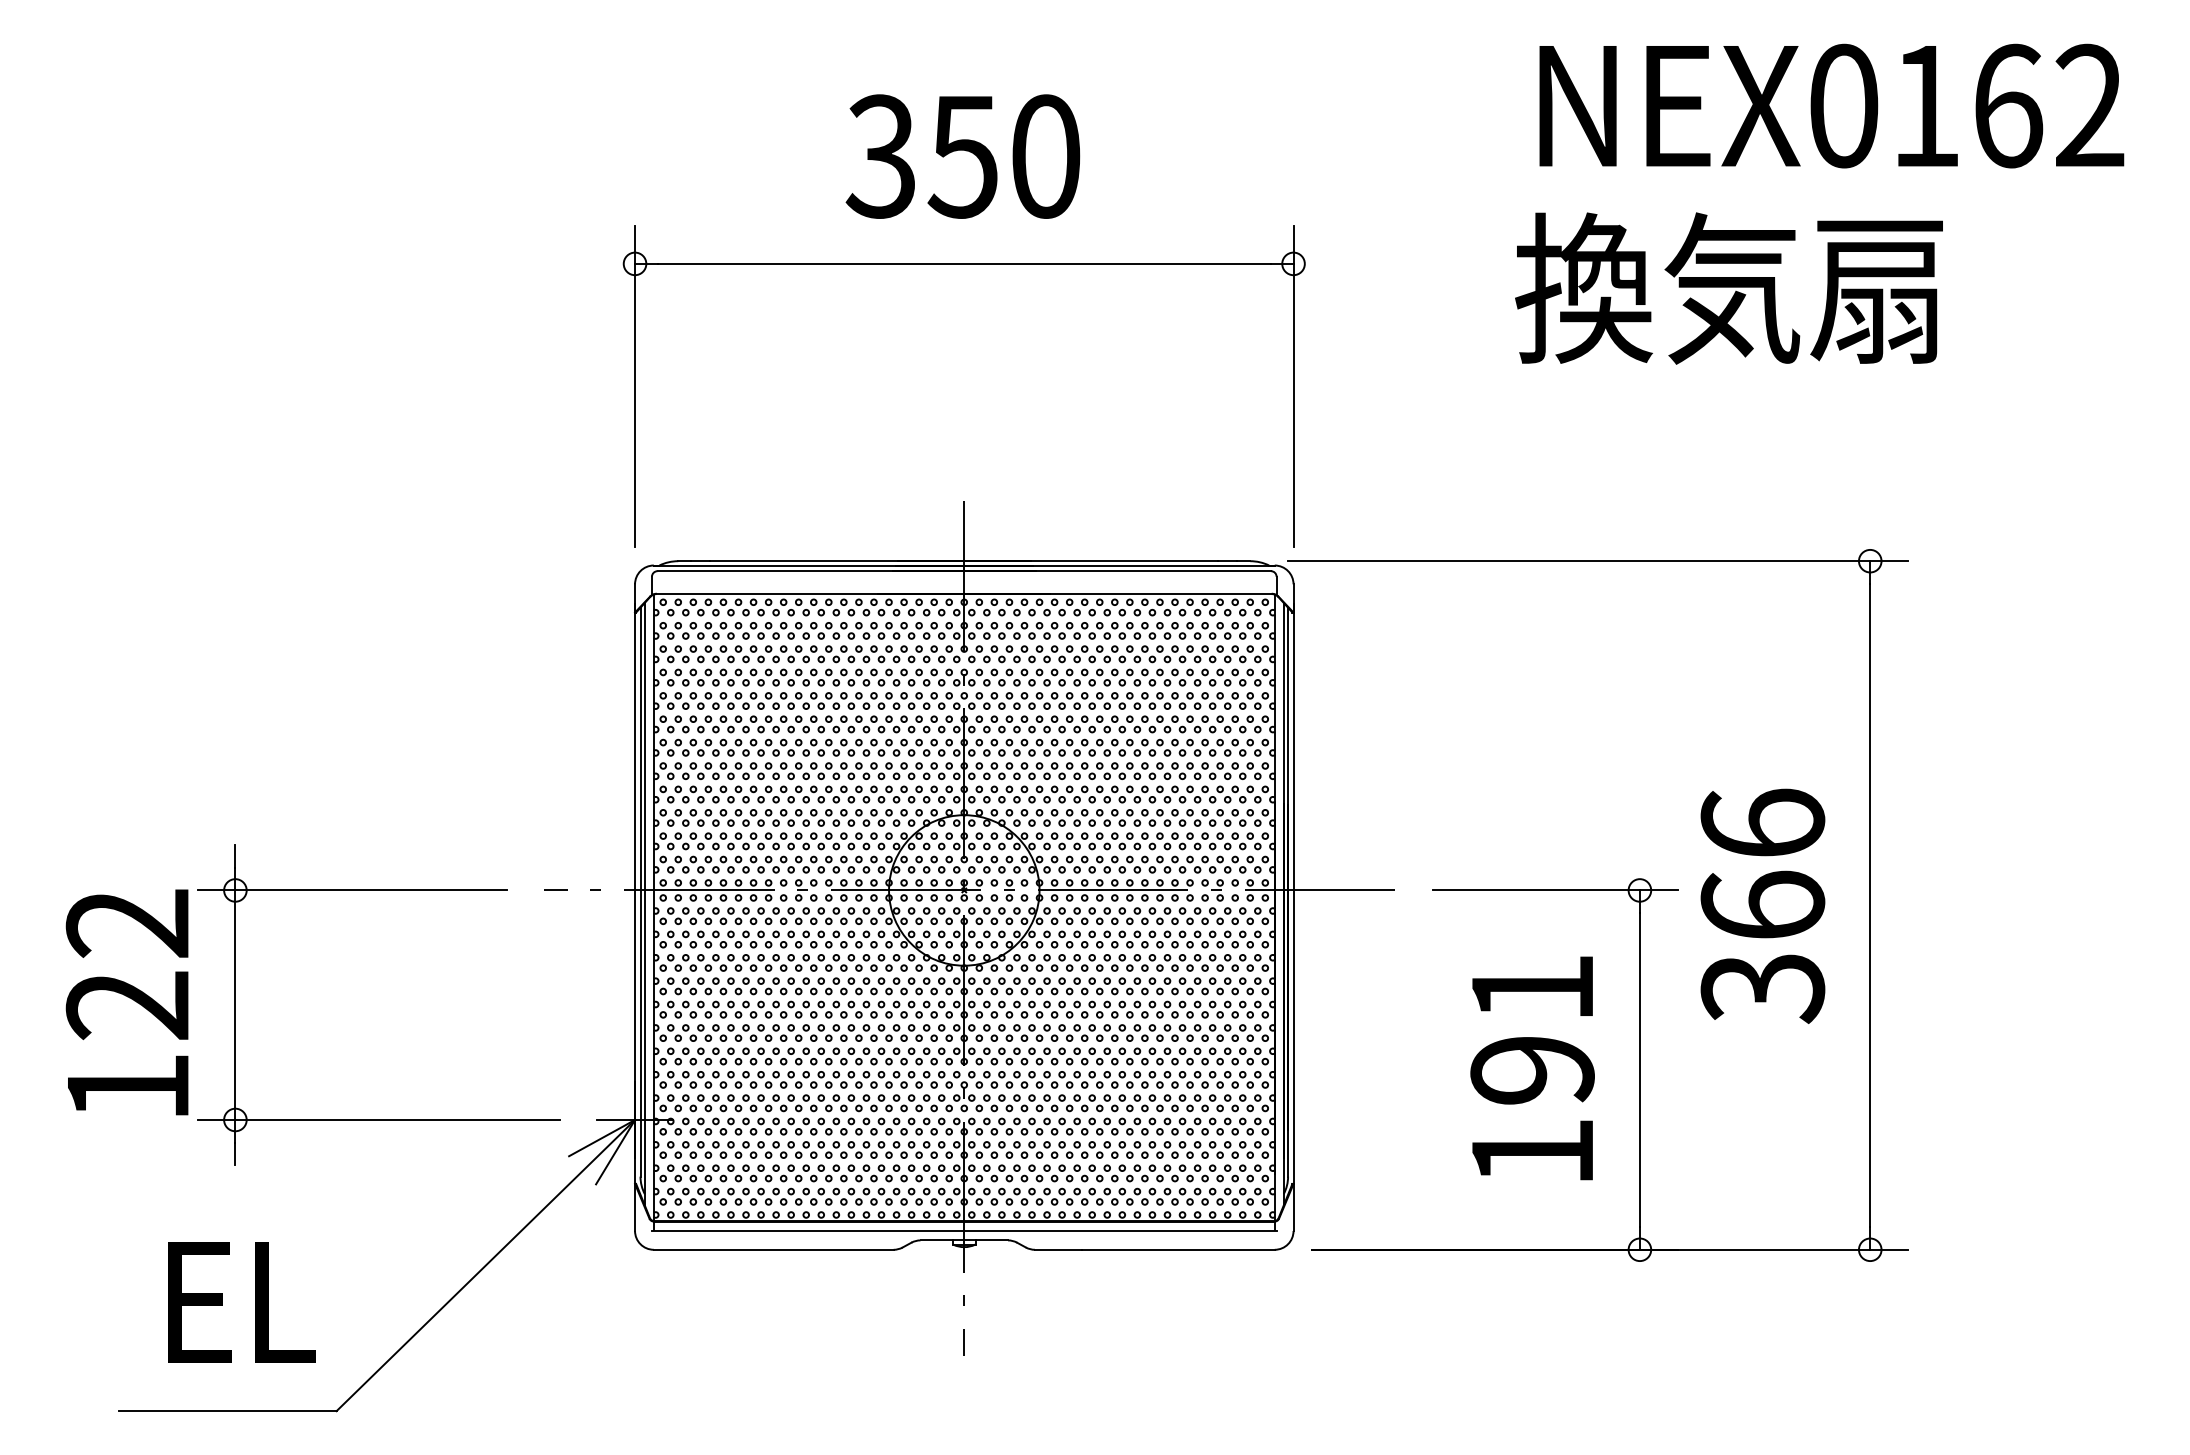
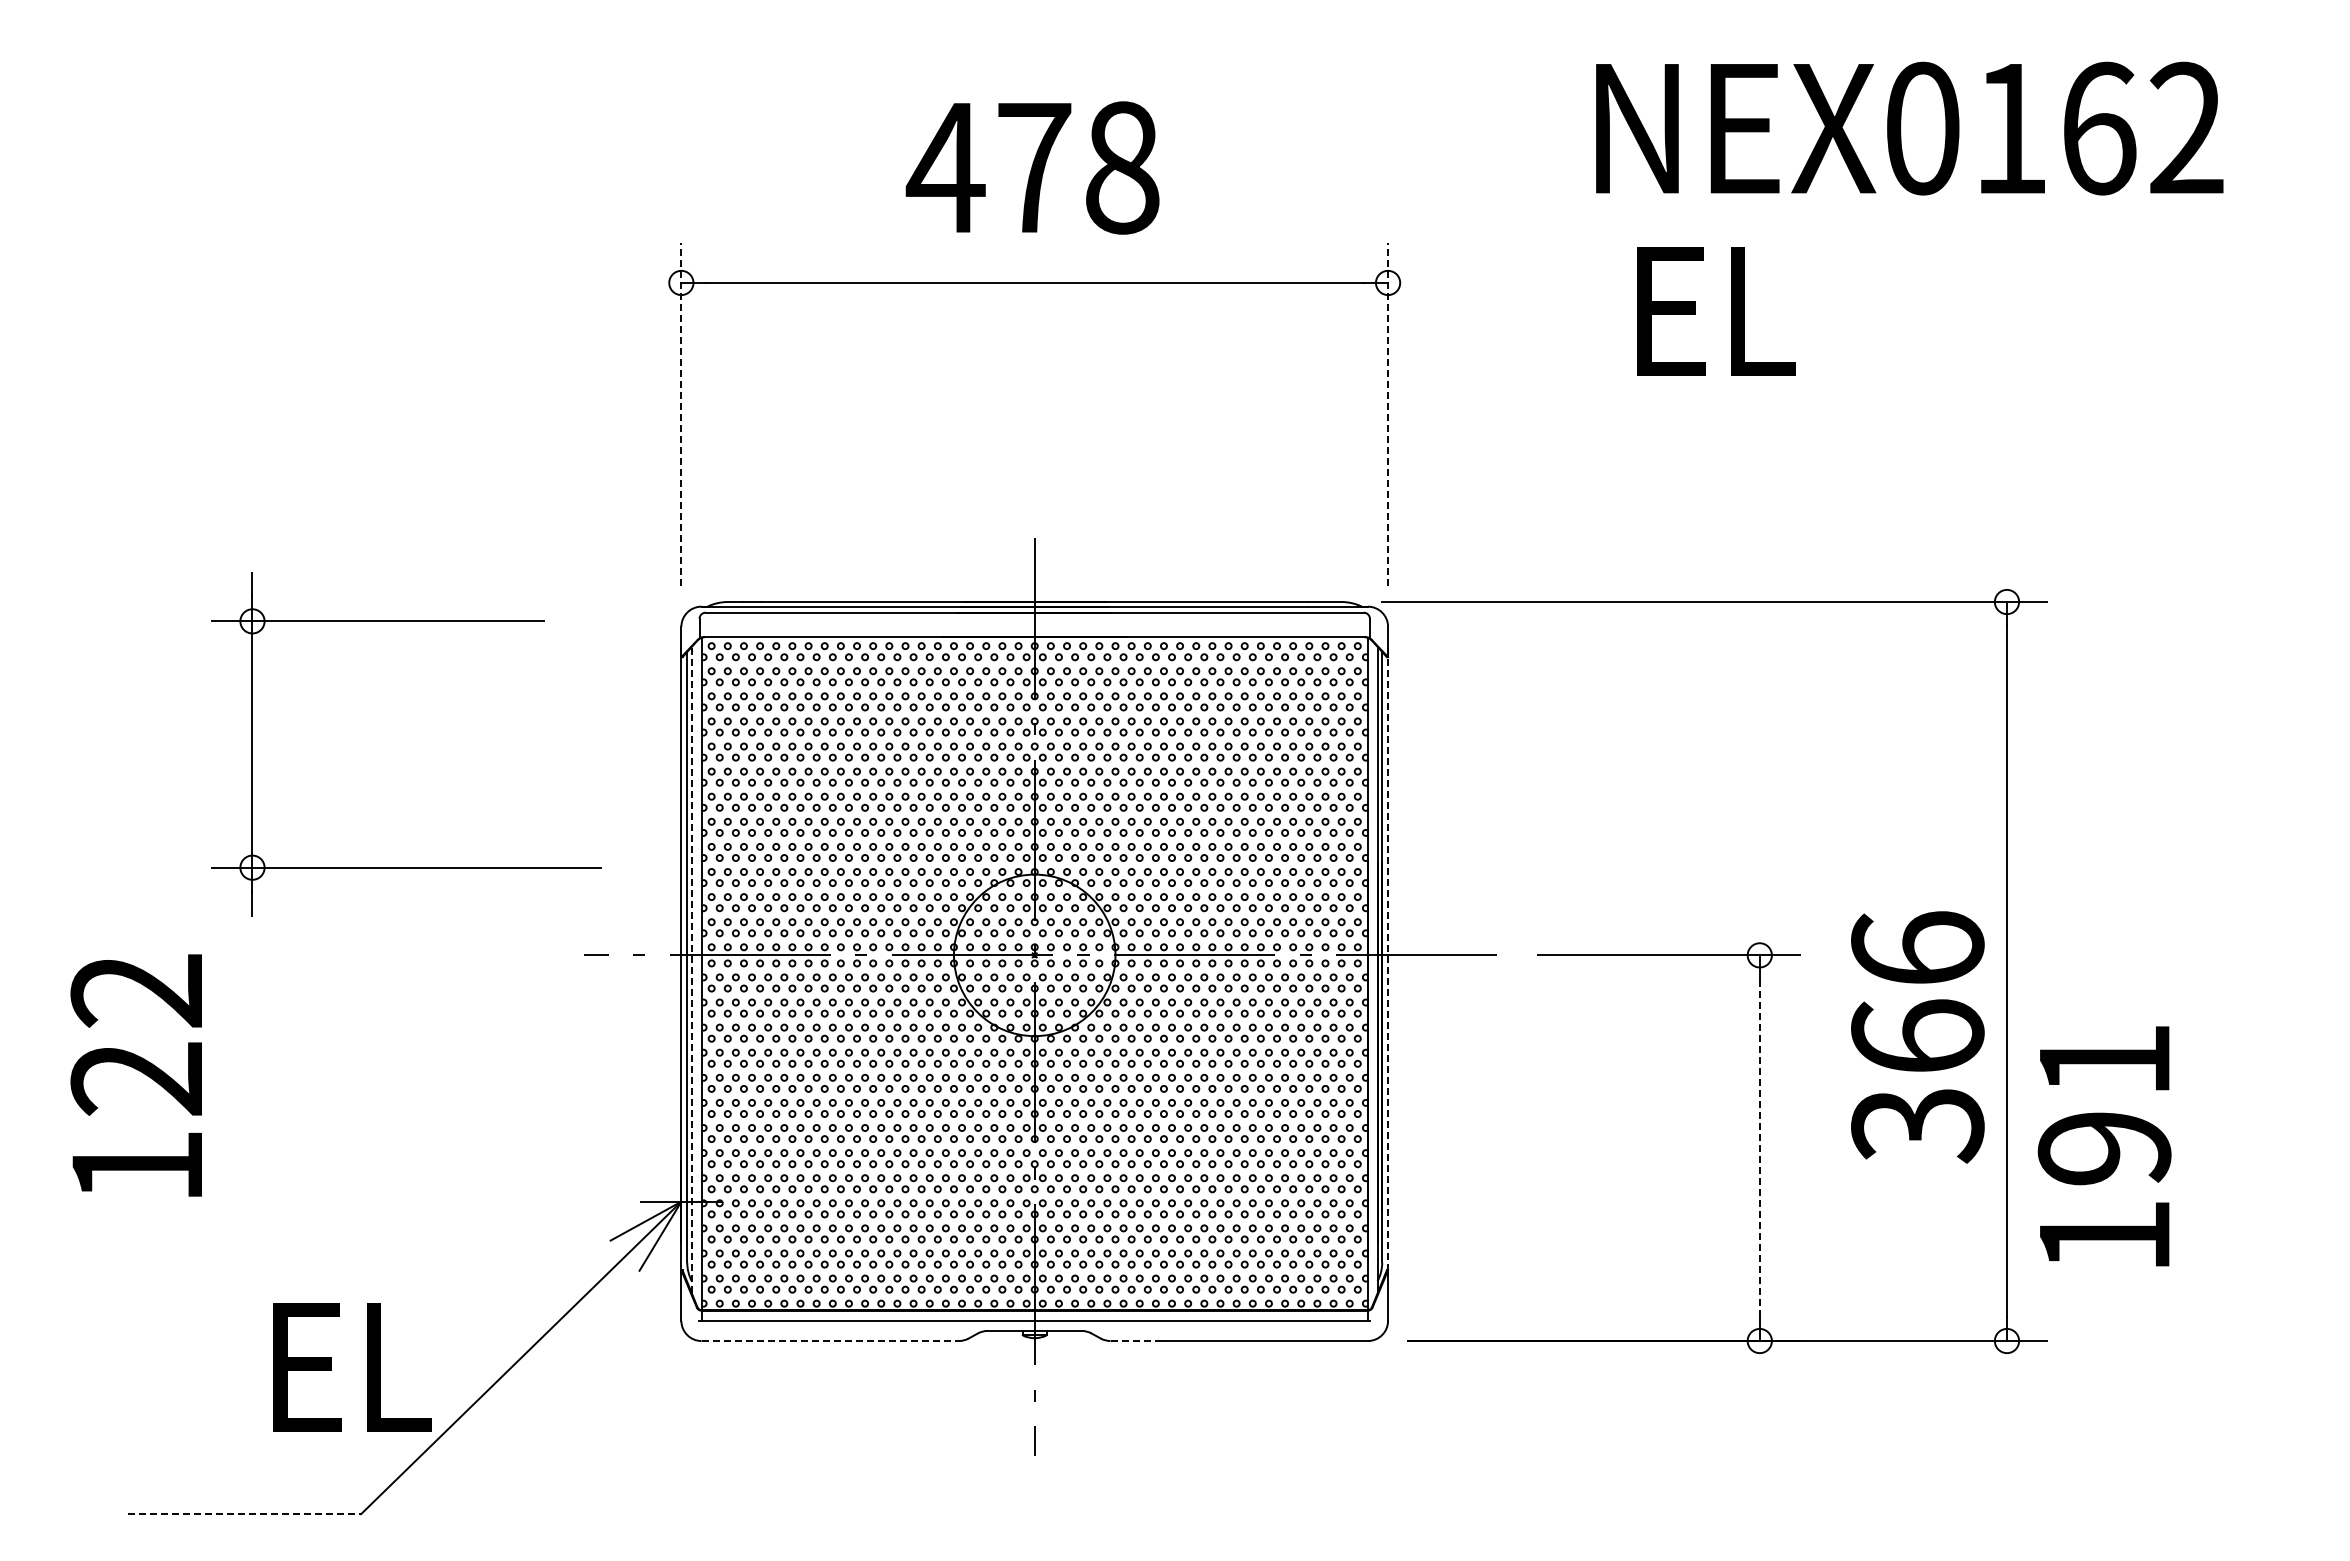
text: (1831, 105) -> (1909, 128), moved
text: (962, 156) -> (1032, 167), 350 -> 478
text: (1729, 288) -> (1855, 309), 換気扇 -> EL
line: (635, 386) -> (681, 414), solid -> dashed
line: (1293, 386) -> (1388, 414), solid -> dashed
part: (378, 890) -> (406, 621), moved
line: (1293, 894) -> (1388, 959), solid -> dashed
line: (644, 903) -> (691, 969), solid -> dashed
text: (1762, 906) -> (1917, 1037), moved
text: (1532, 1068) -> (2104, 1146), moved
line: (1639, 1070) -> (1759, 1148), solid -> dashed
line: (773, 1250) -> (830, 1341), solid -> dashed
line: (1059, 1250) -> (1136, 1341), solid -> dashed
text: (241, 1302) -> (352, 1367), moved
line: (227, 1411) -> (244, 1514), solid -> dashed

